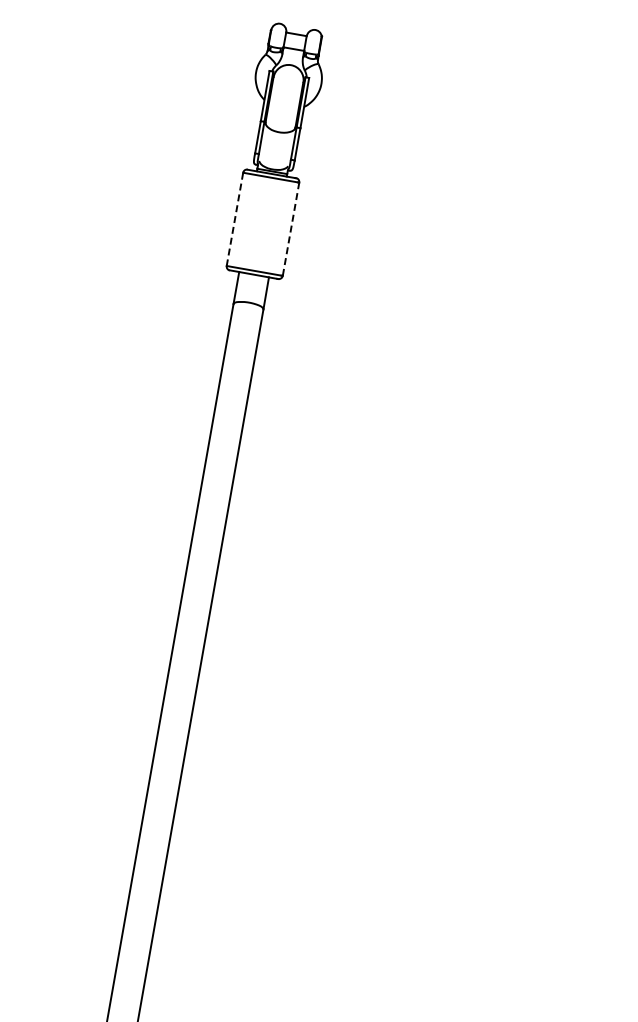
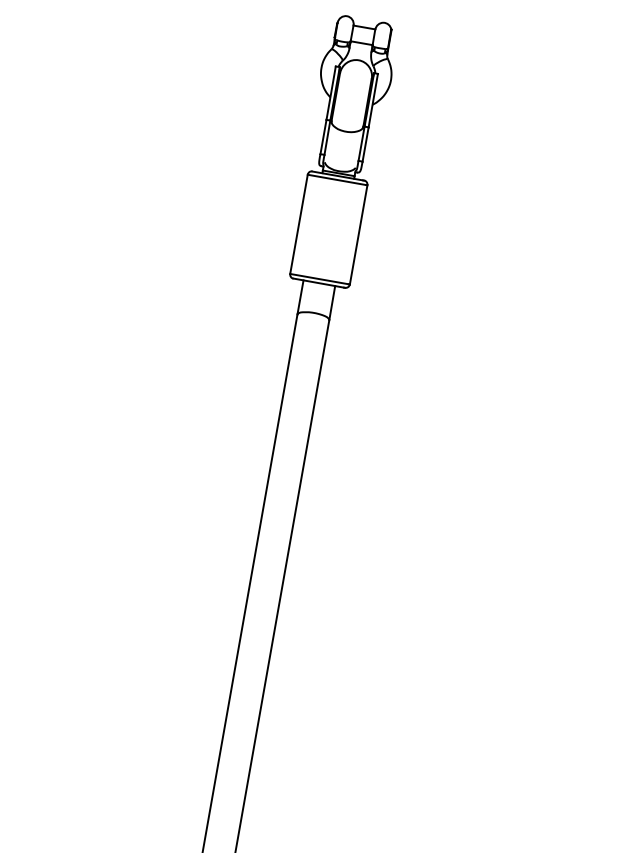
line: (234, 219) -> (298, 224), dashed -> solid
line: (291, 228) -> (359, 234), dashed -> solid

